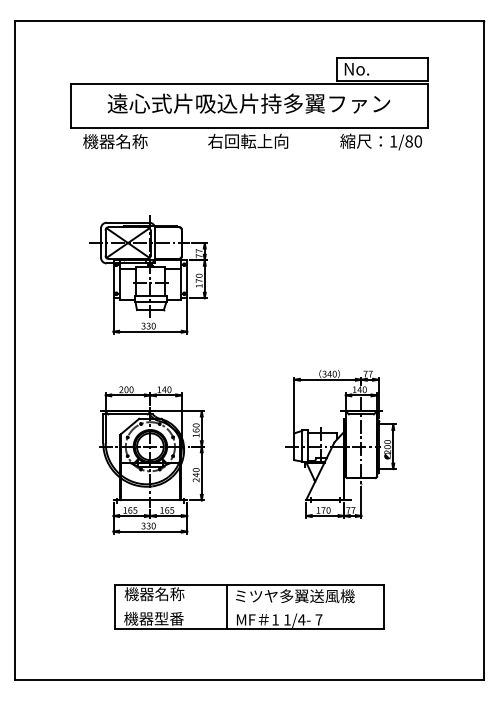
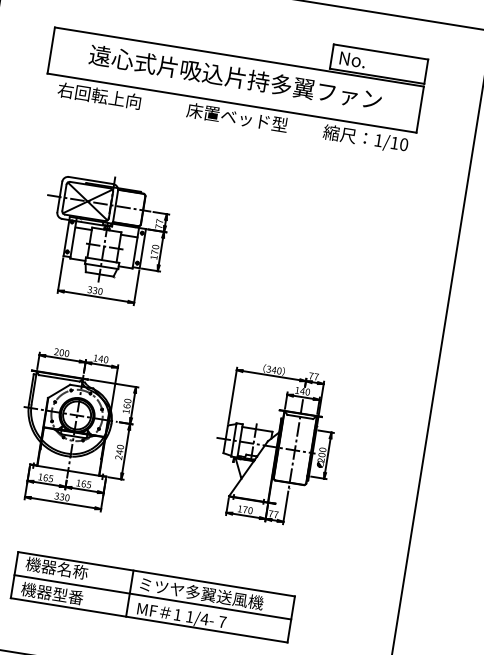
text: (256, 140) -> (237, 116), 右回転上向 -> 床置ベッド型
text: (123, 141) -> (99, 95), 機器名称 -> 右回転上向
text: (408, 141) -> (394, 143), 1/80 -> 1/10
line: (249, 607) -> (152, 597), added

